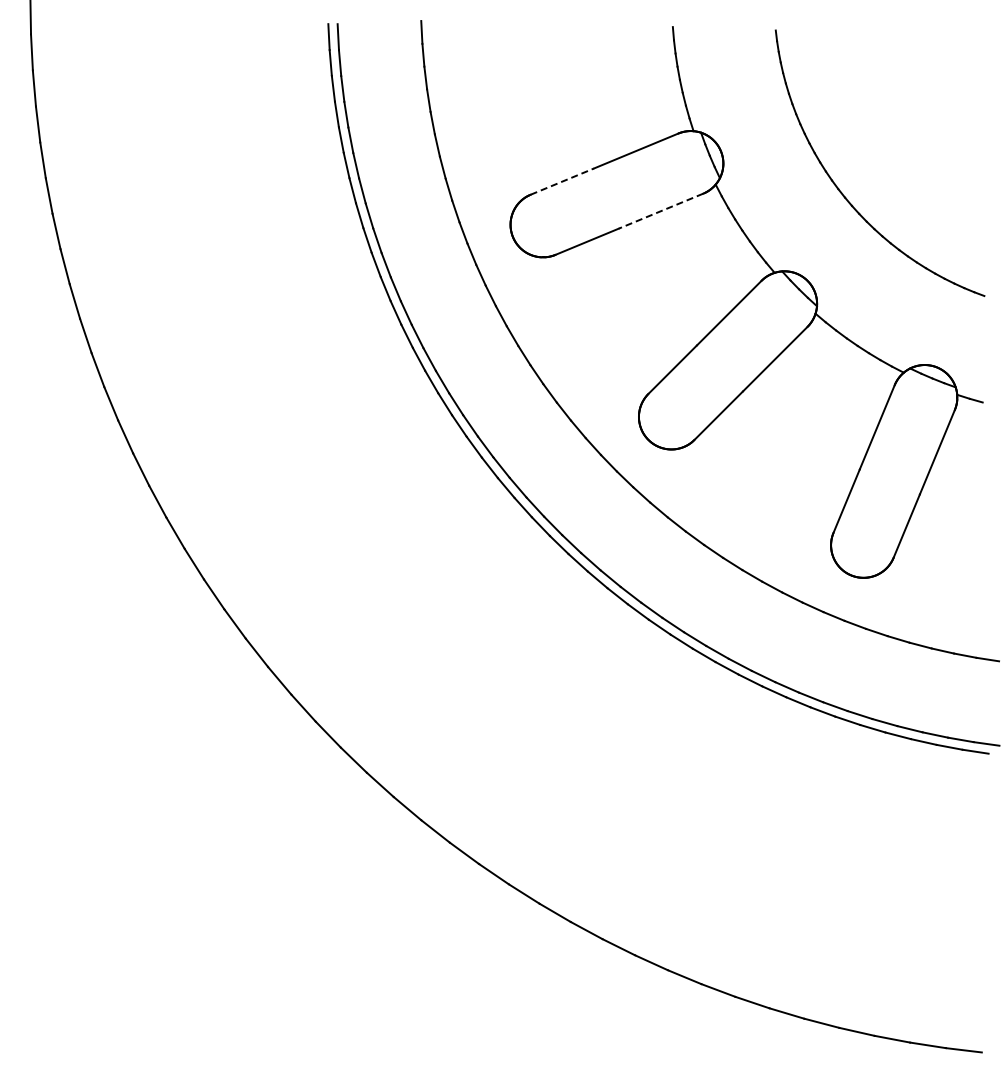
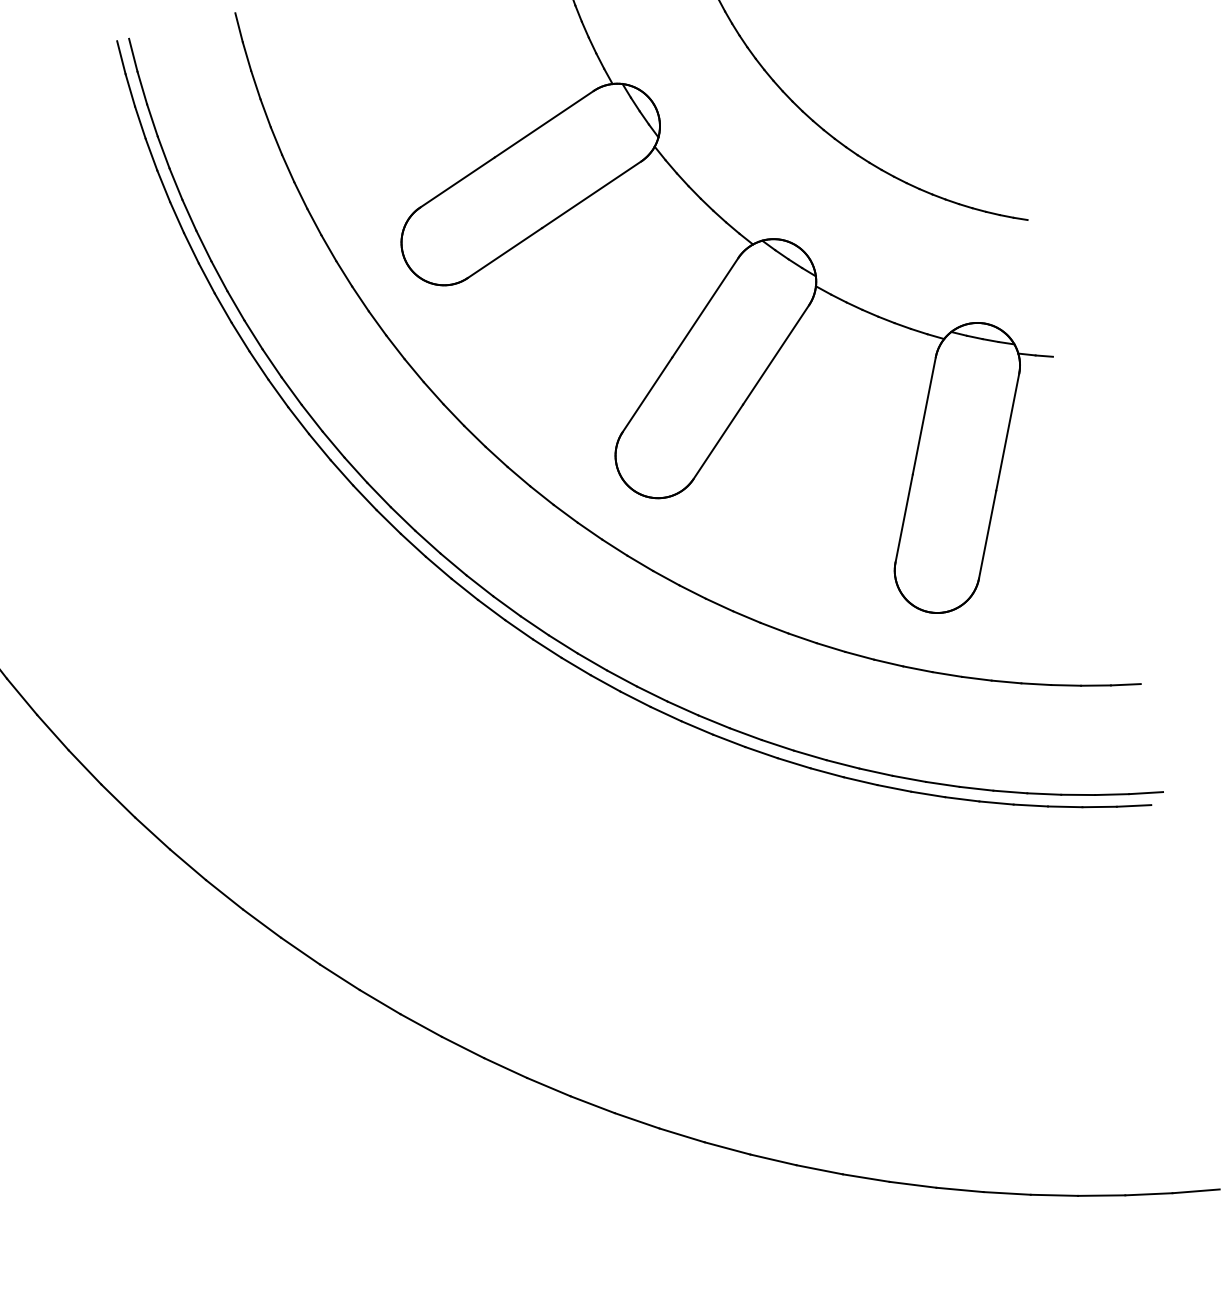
line: (562, 181) -> (457, 182), dashed -> solid
line: (661, 211) -> (592, 195), dashed -> solid

